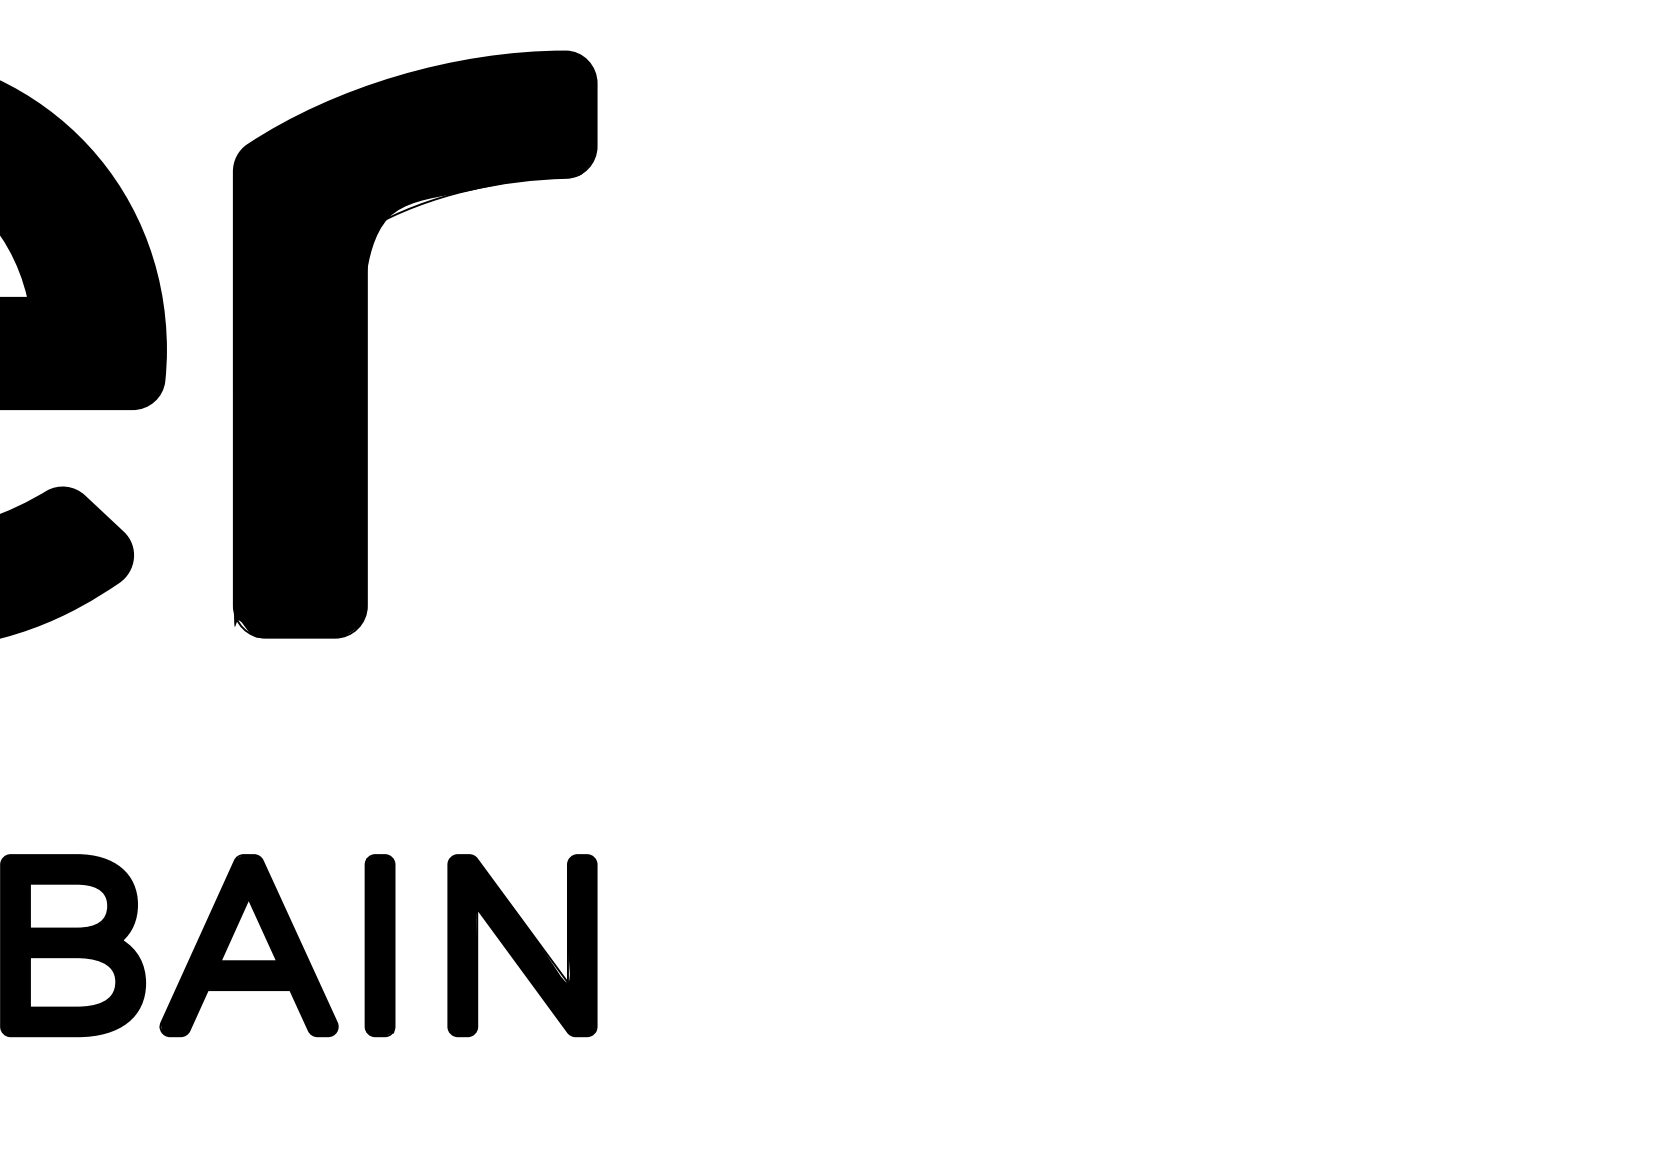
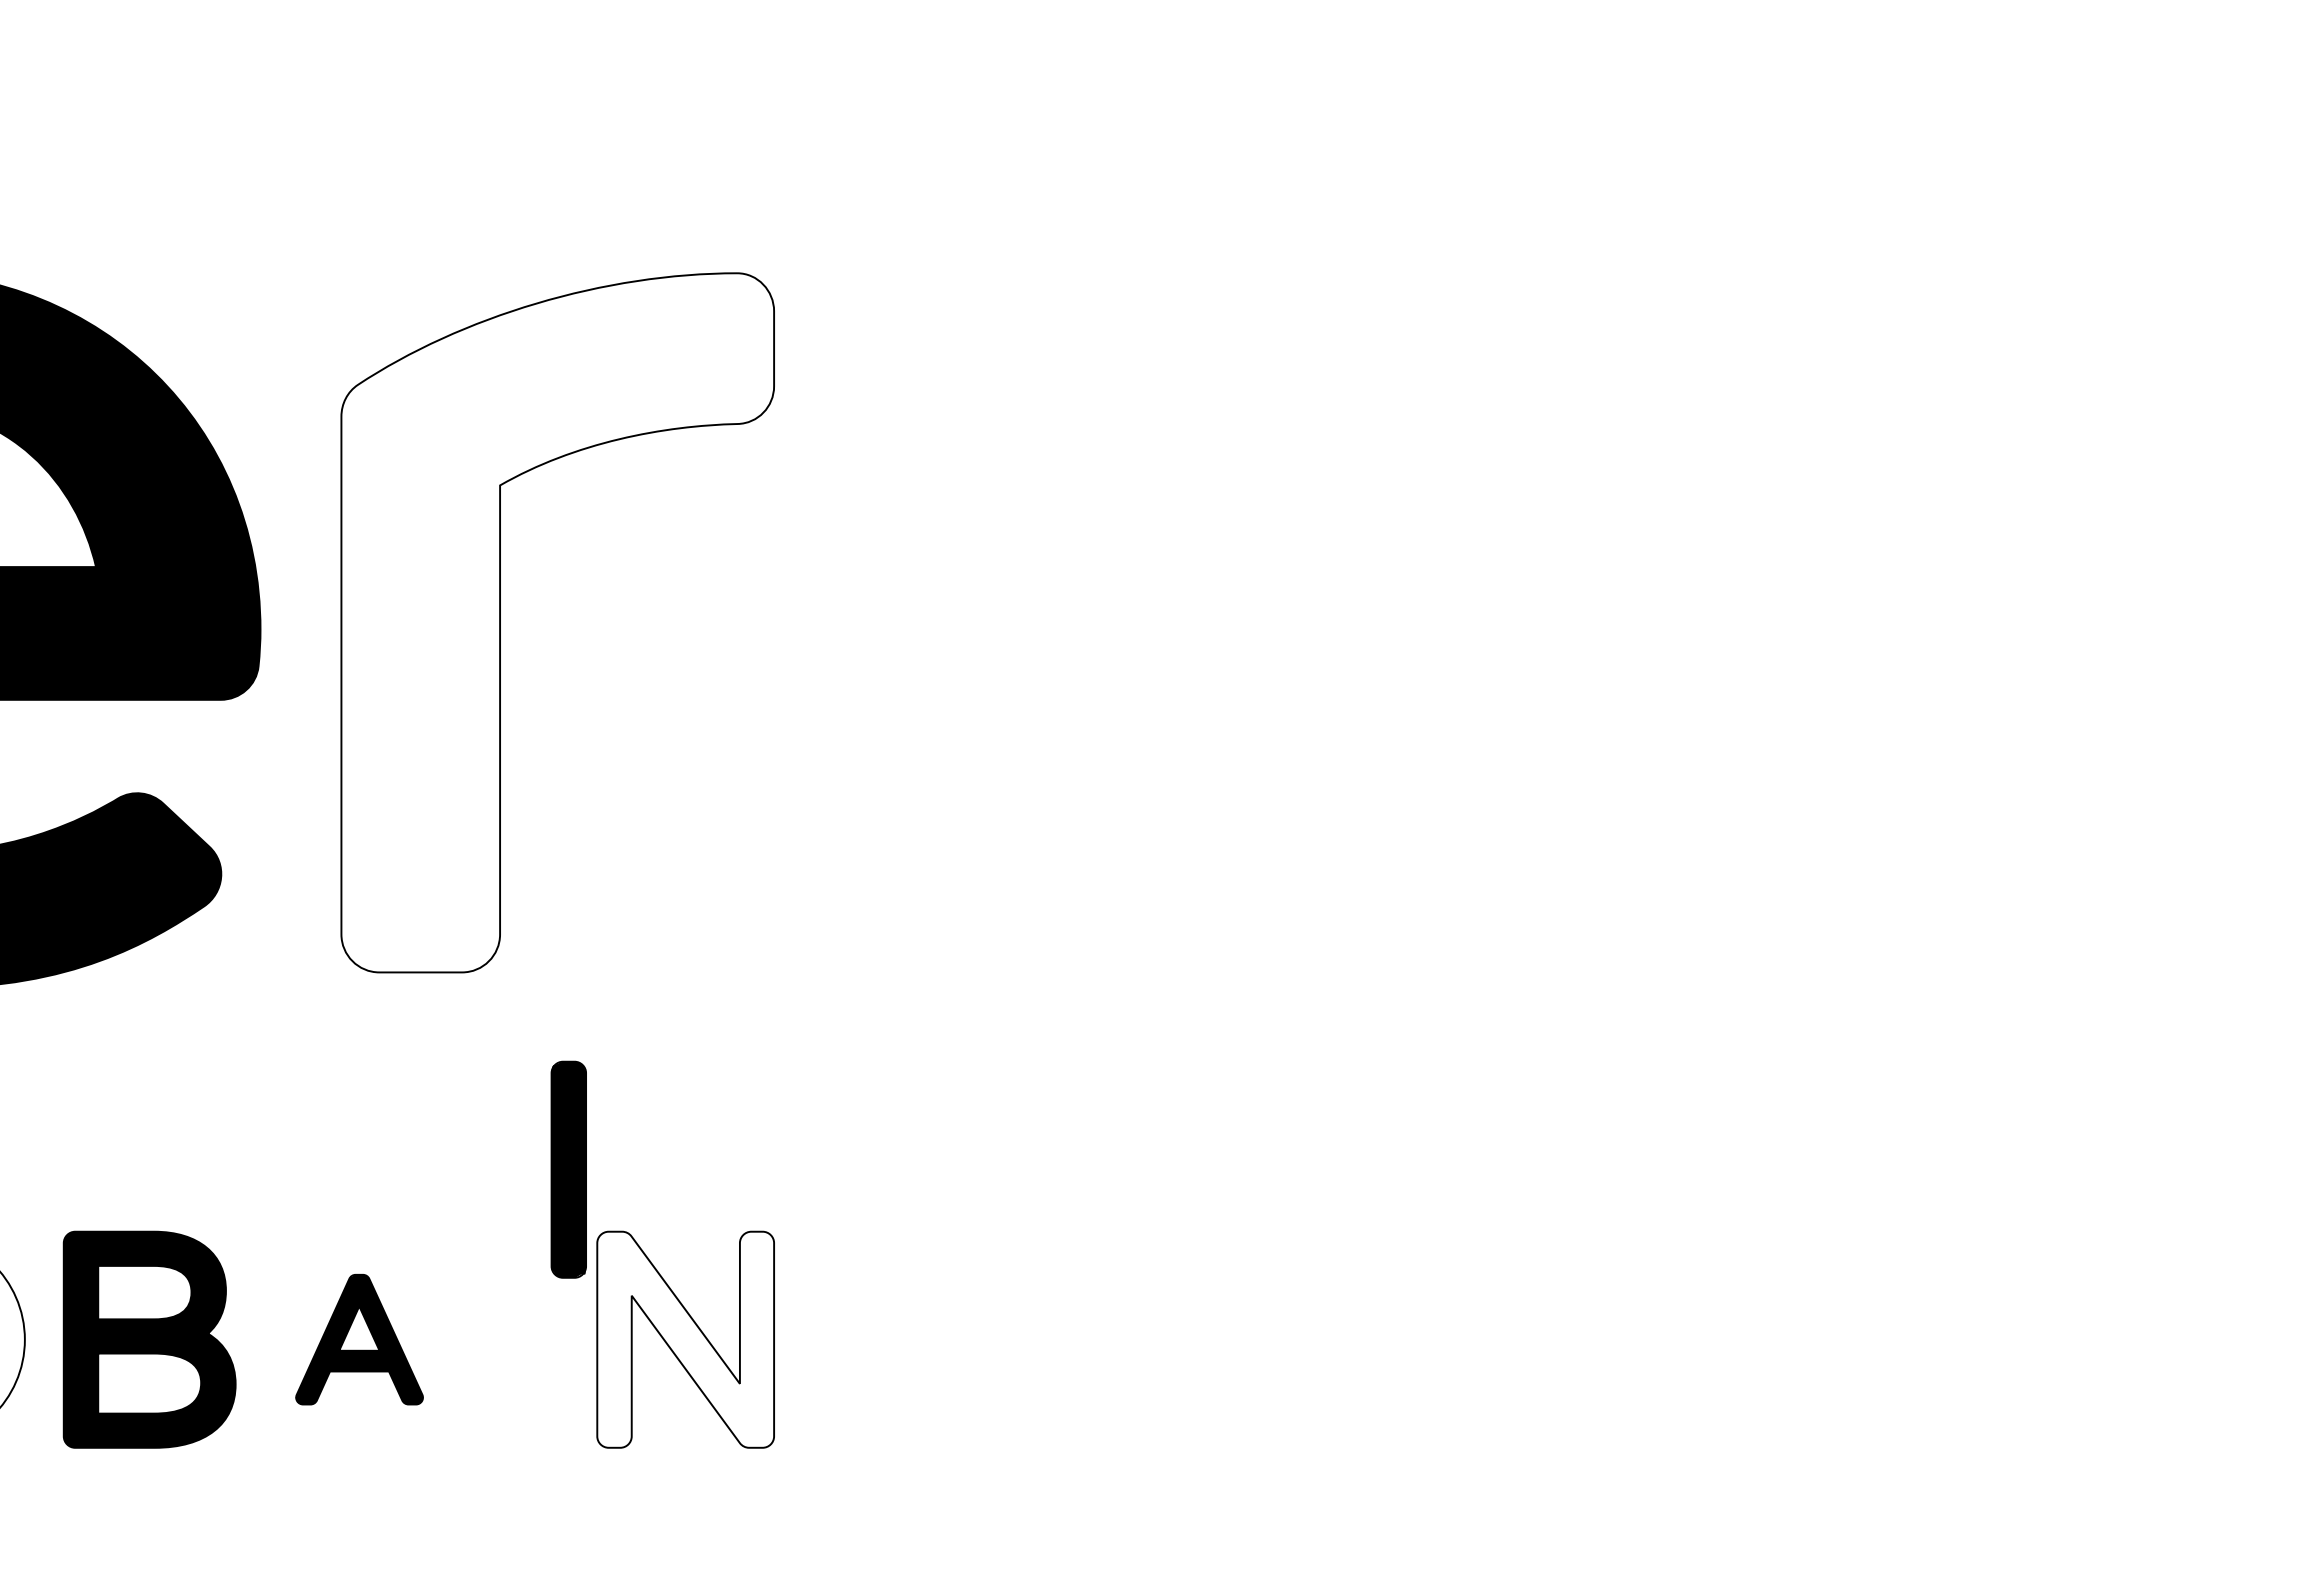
fill: (414, 344) -> (557, 622), removed
part: (248, 945) -> (359, 1339), size x0.6
part: (379, 945) -> (568, 1169), moved
fill: (522, 945) -> (685, 1339), removed

